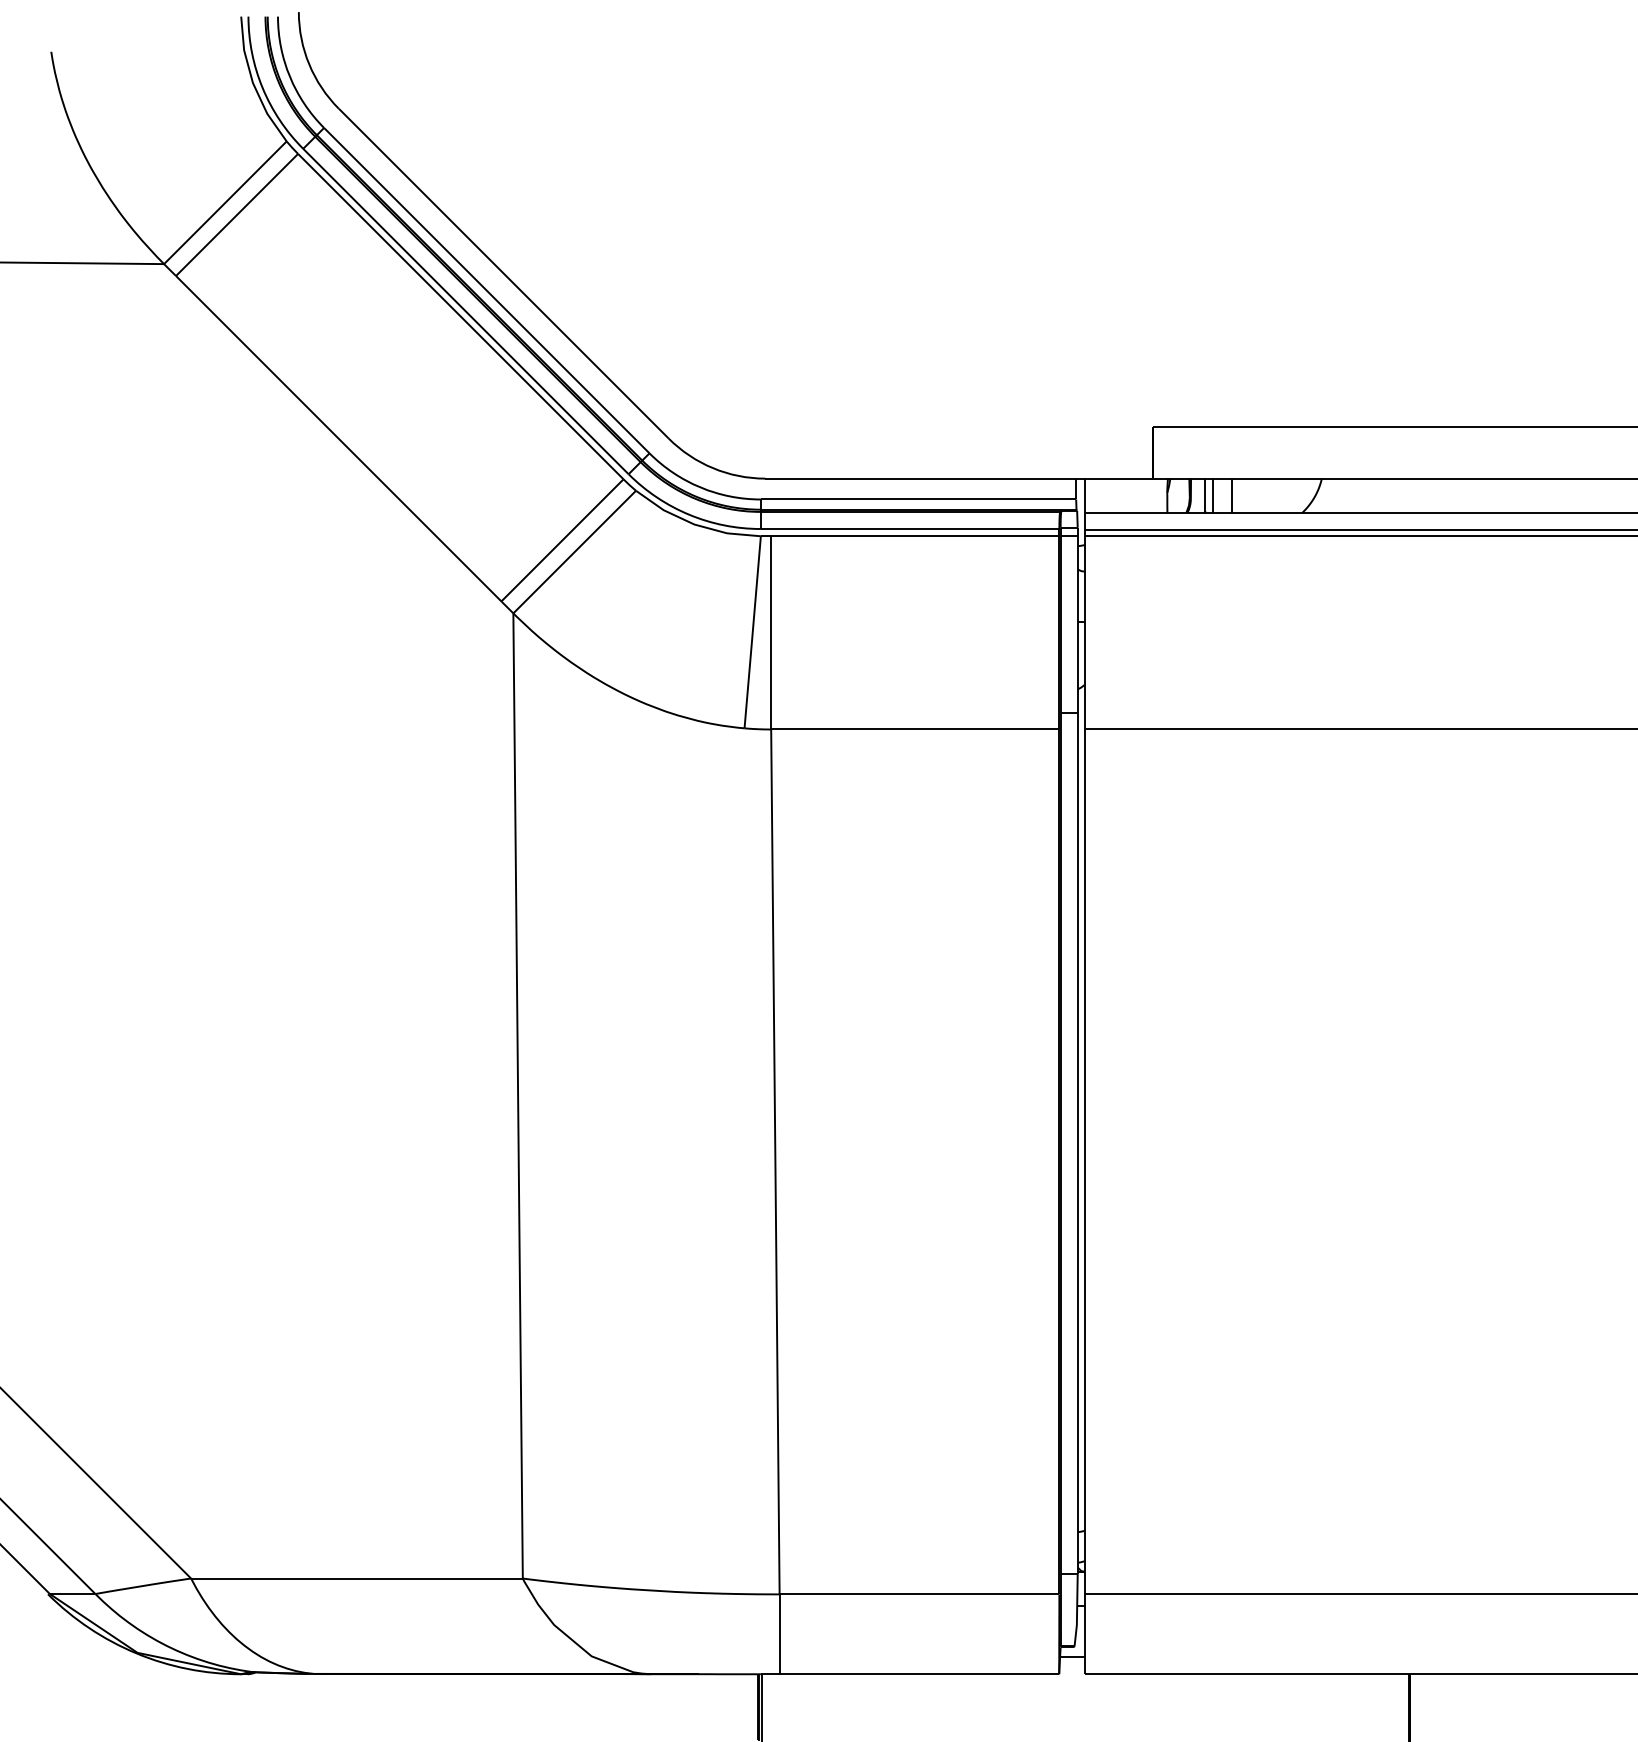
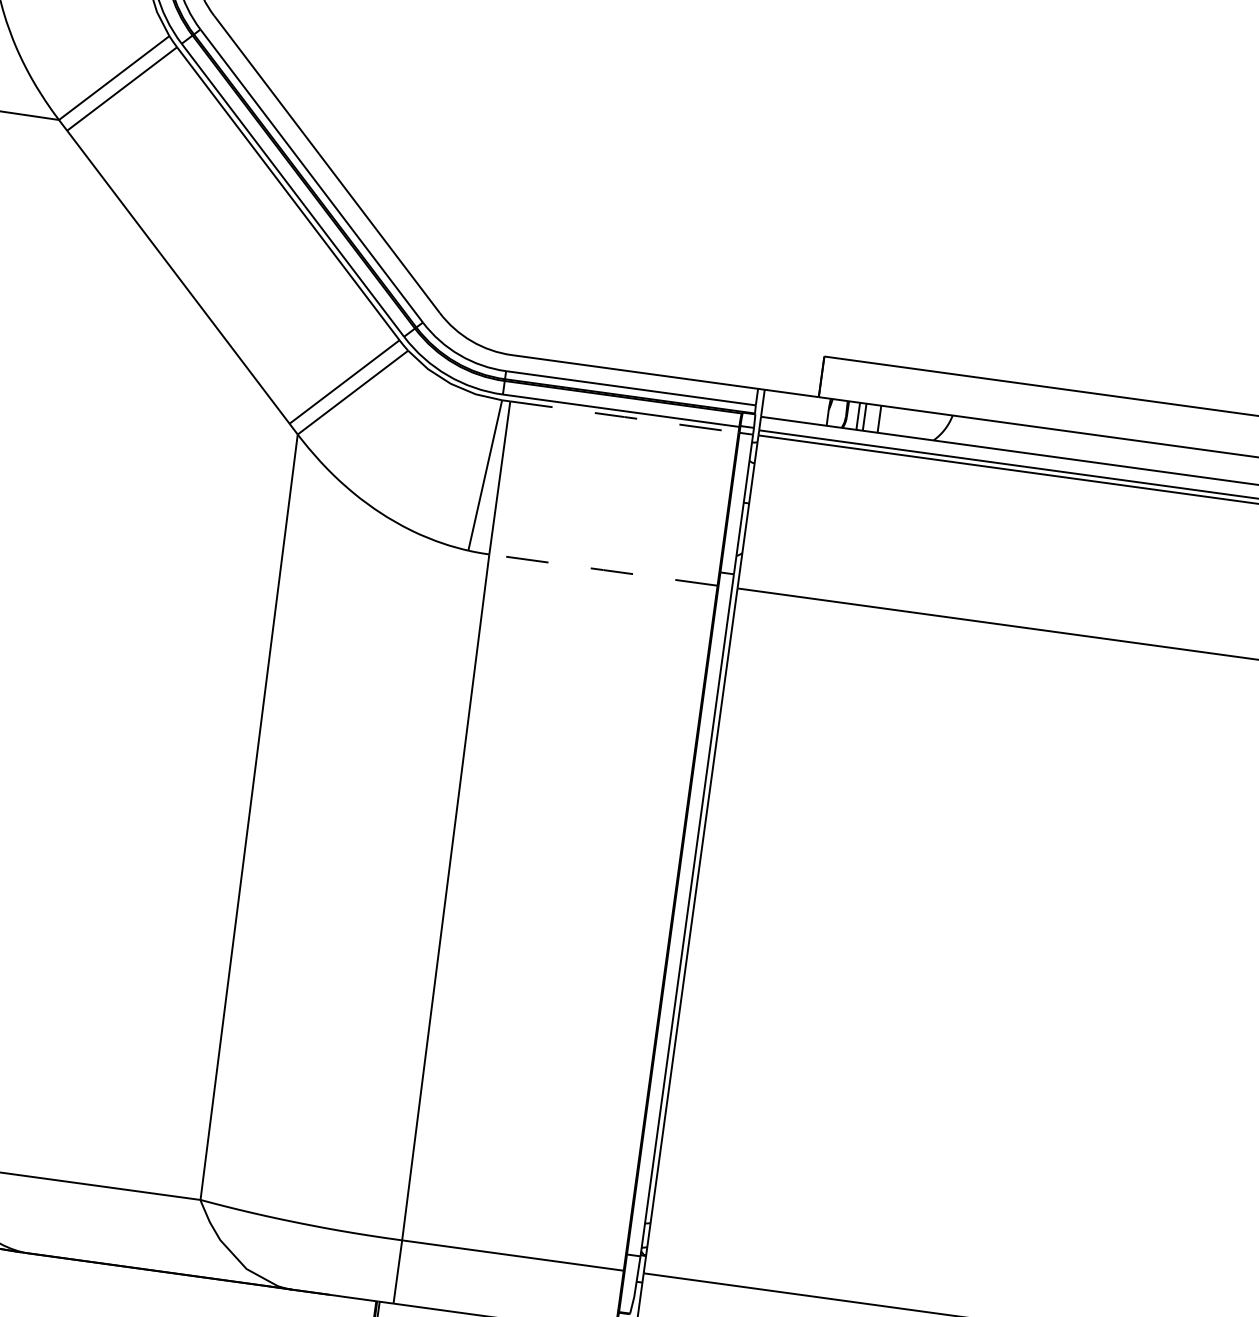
line: (915, 536) -> (624, 417), solid -> dashed
line: (915, 729) -> (603, 570), solid -> dashed

